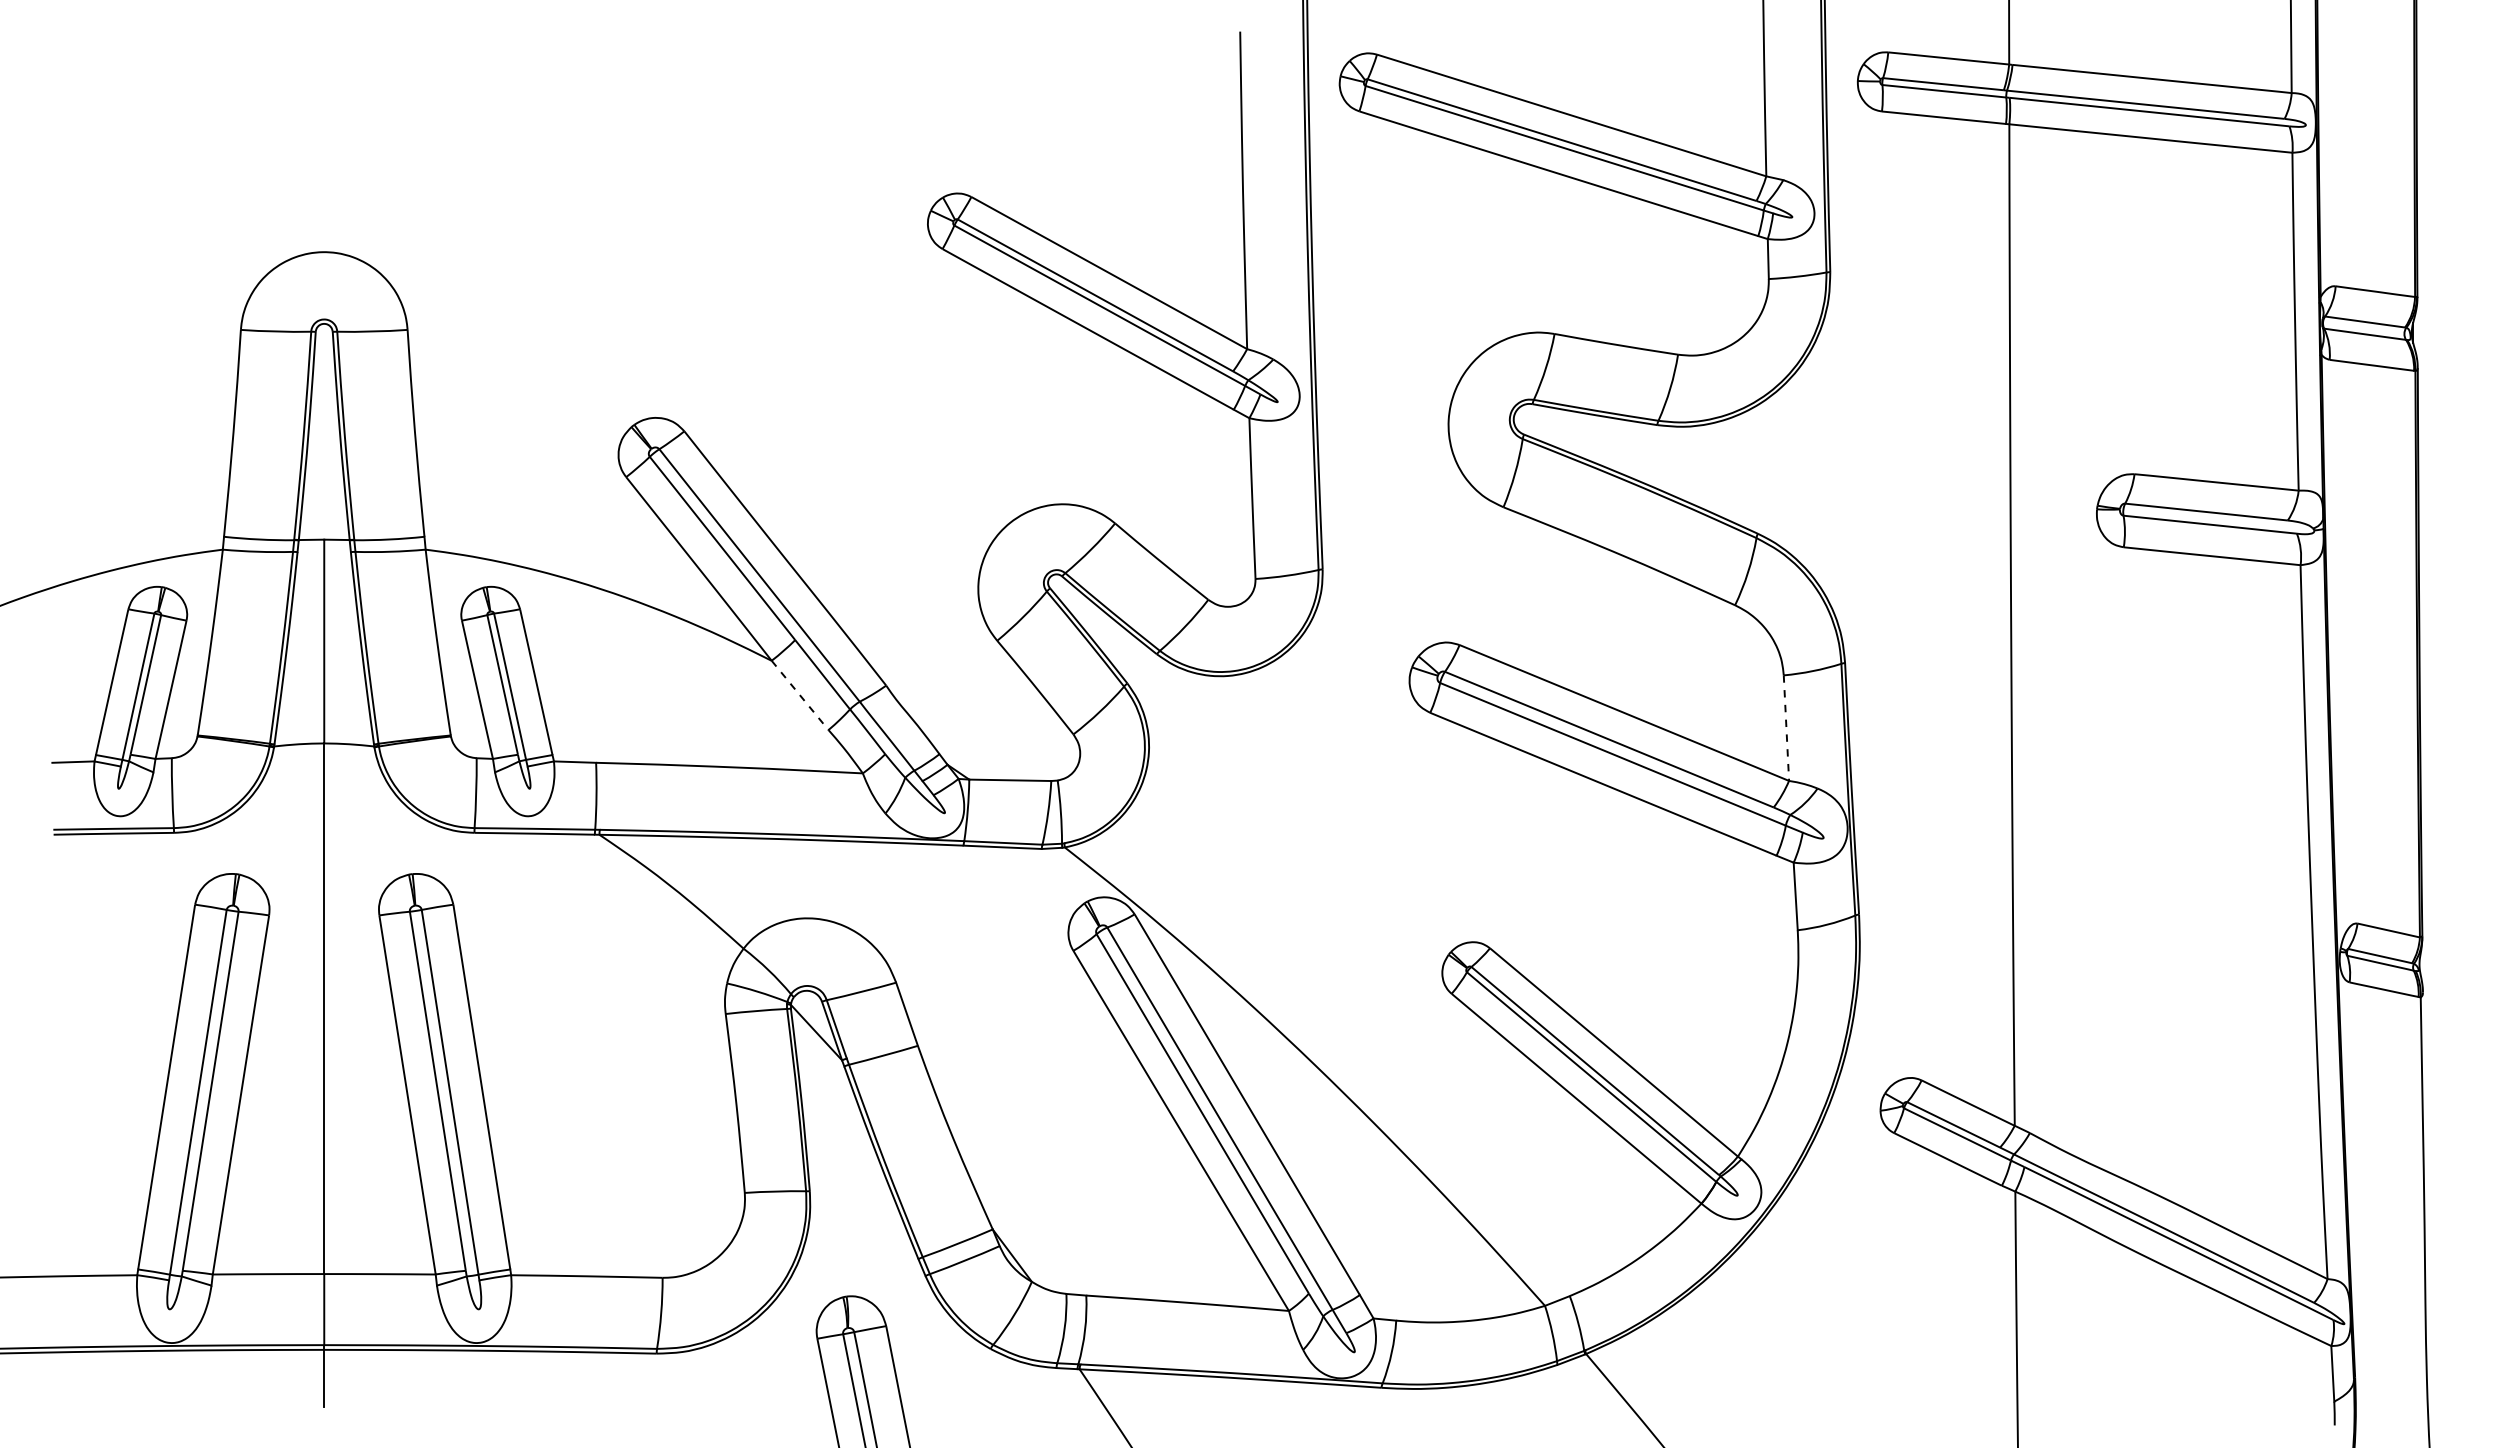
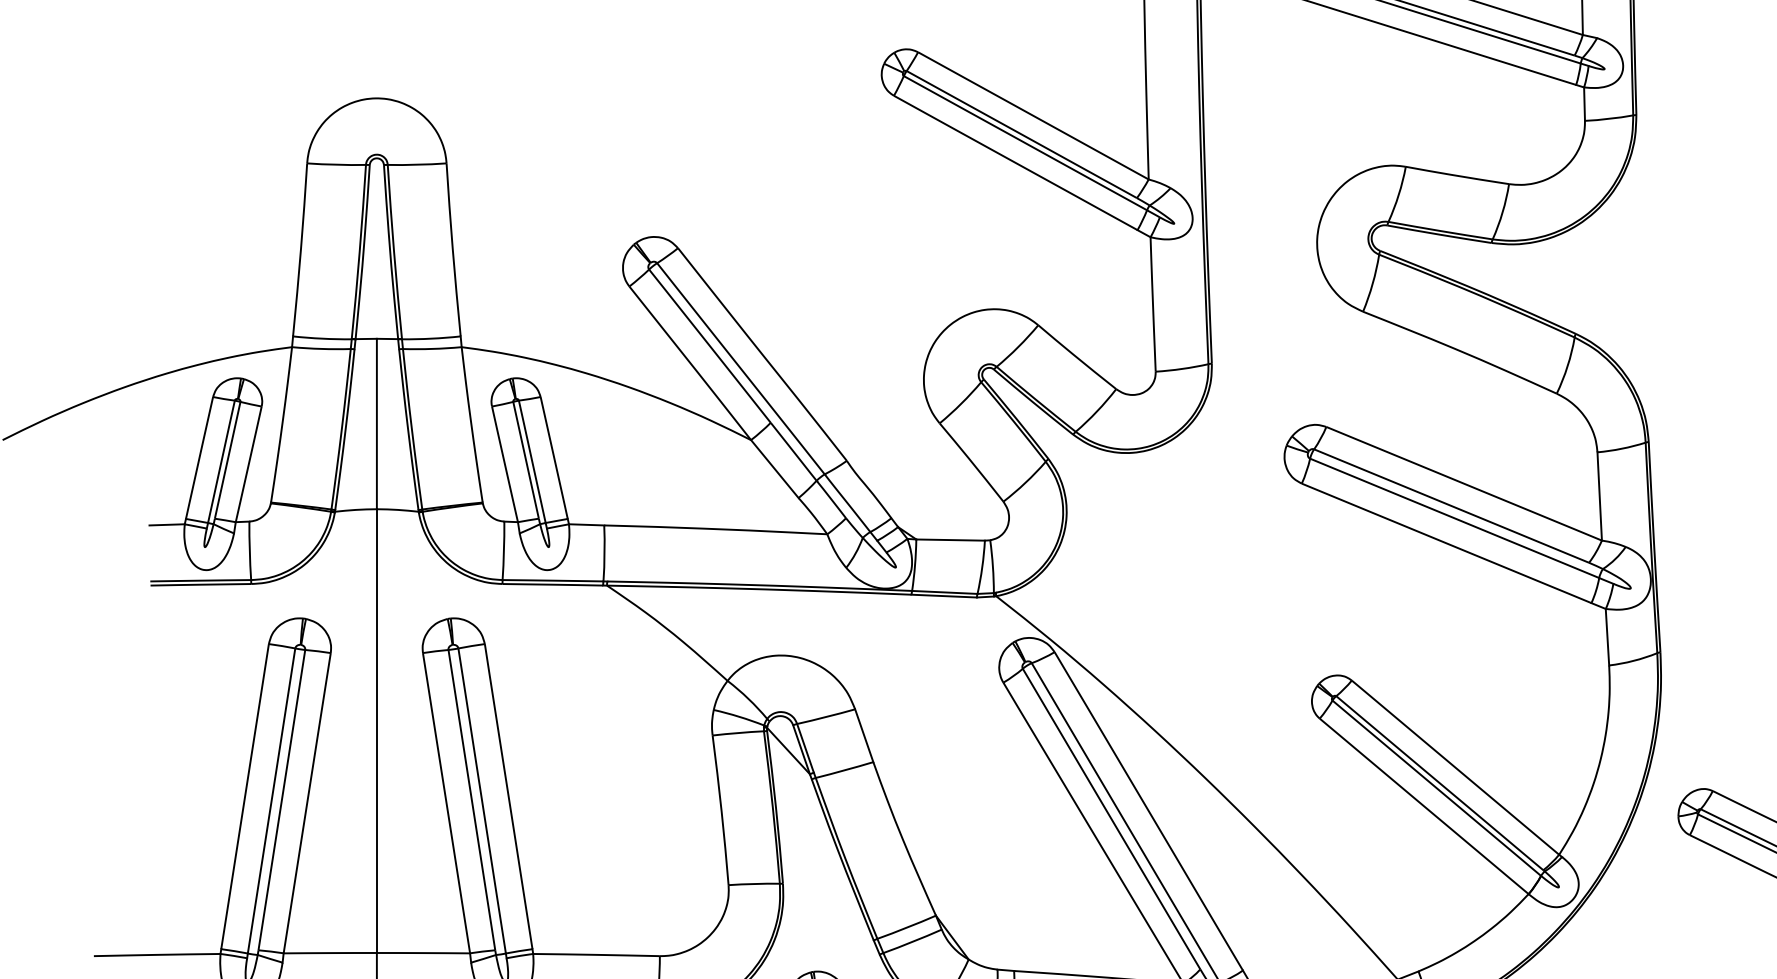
line: (800, 695) -> (775, 469), dashed -> solid
line: (1786, 728) -> (1599, 496), dashed -> solid

